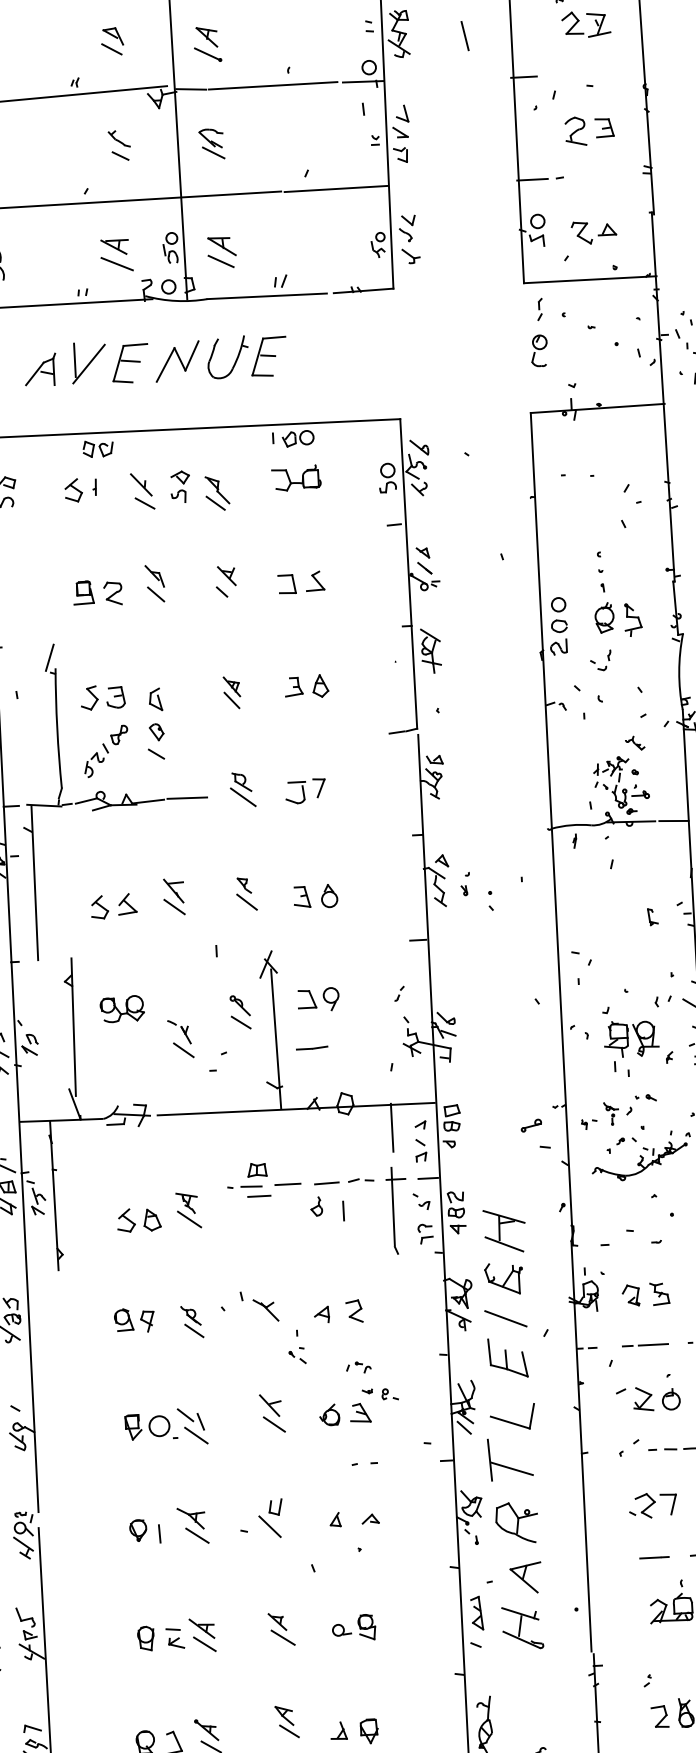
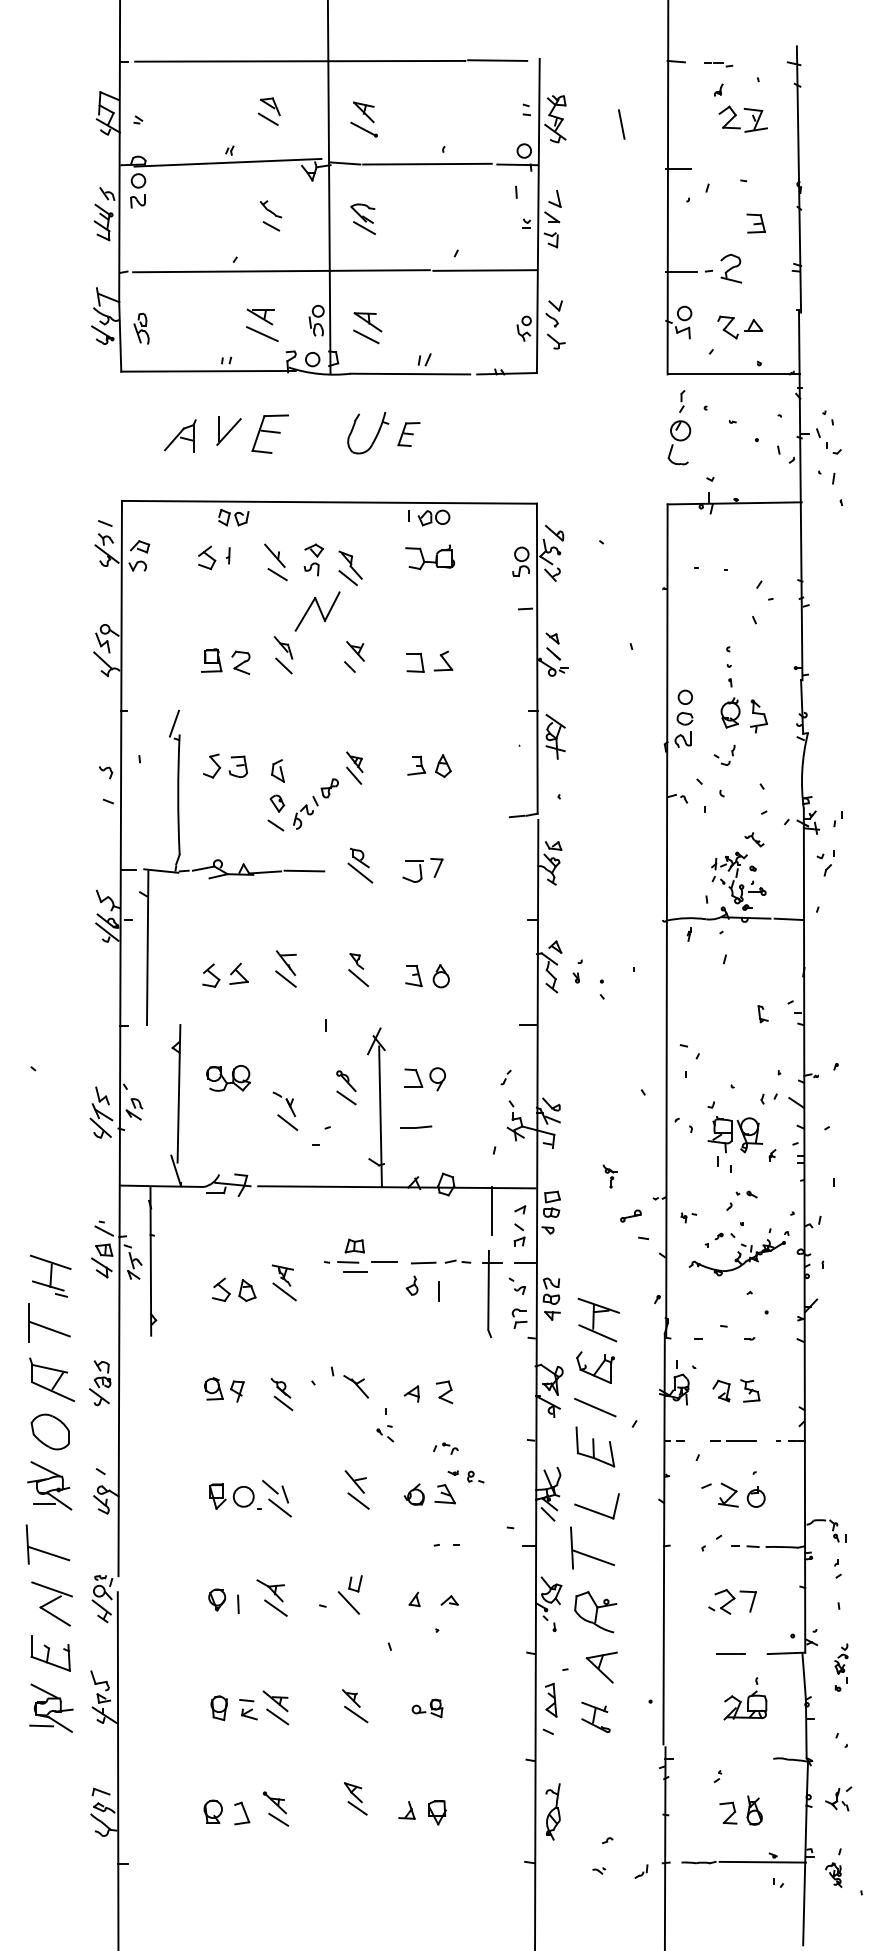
part: (576, 131) -> (731, 268), moved
part: (539, 350) -> (679, 442), size x1.4
part: (268, 356) -> (408, 434), size x0.6
part: (177, 361) -> (317, 611), moved
part: (88, 362) -> (228, 430), size x0.7
part: (105, 750) -> (315, 803), moved
part: (610, 1113) -> (609, 1176), moved
part: (354, 1628) -> (427, 1708), size x0.7
part: (522, 1628) -> (595, 1717), size x0.7

